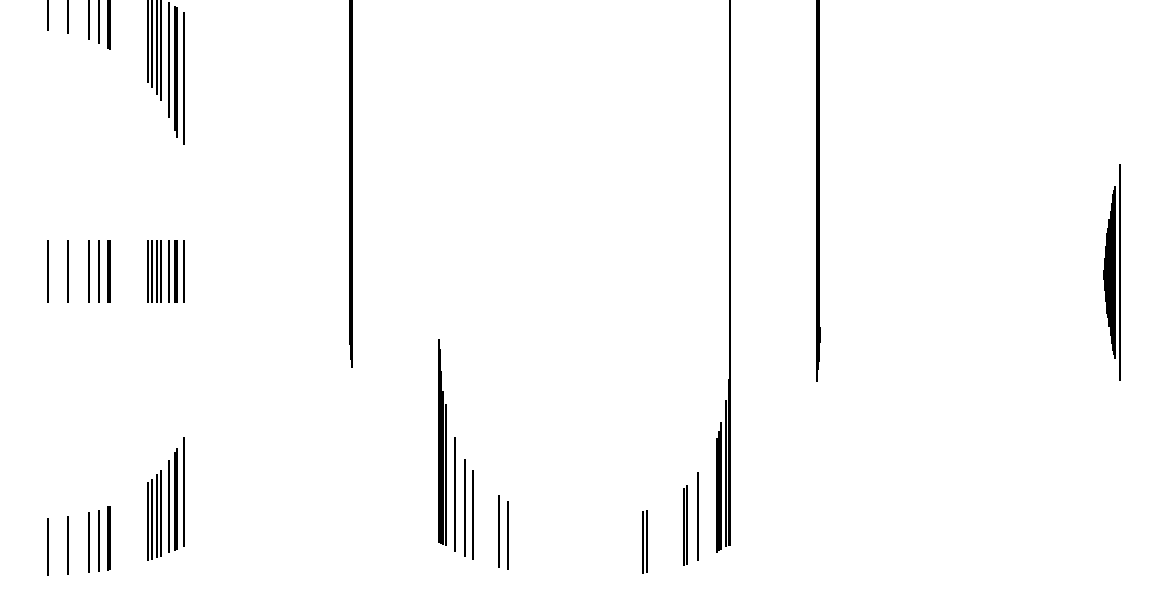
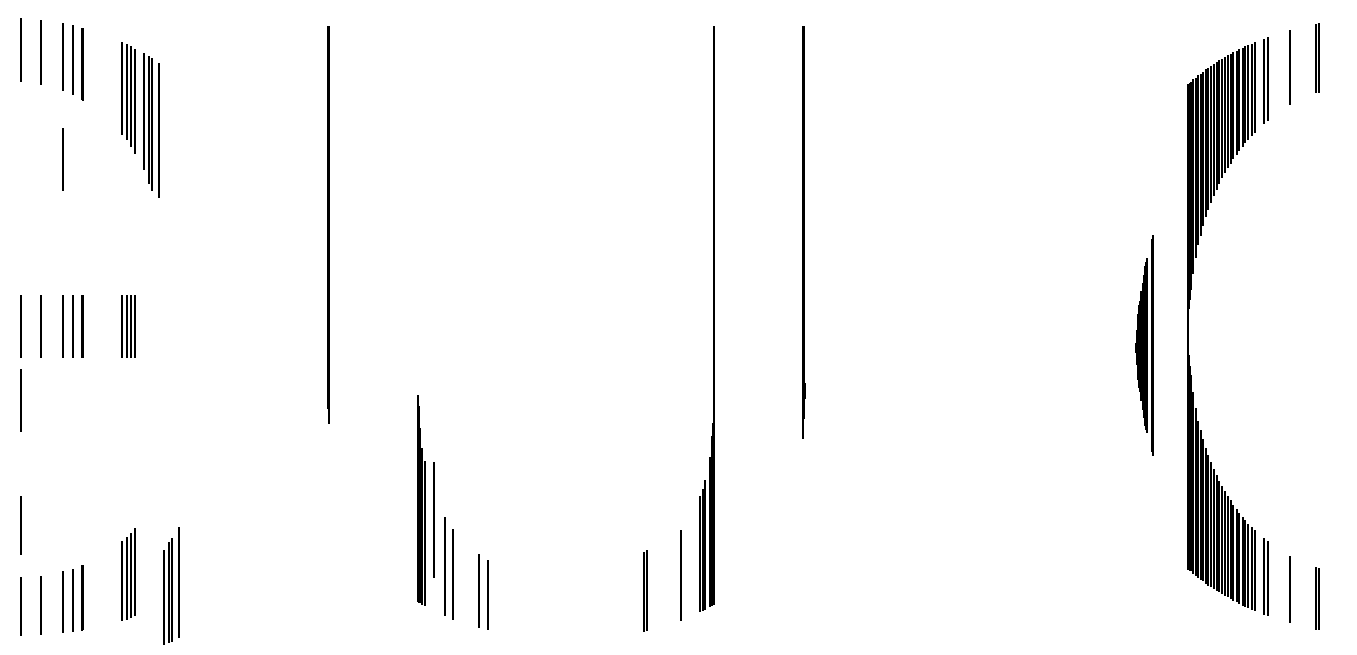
line: (89, 107) -> (62, 159), added
part: (176, 271) -> (151, 326), removed
part: (1112, 272) -> (1144, 345), moved
line: (47, 344) -> (20, 400), added
line: (47, 467) -> (20, 525), added
line: (454, 493) -> (433, 519), moved
part: (176, 494) -> (171, 585), moved
line: (684, 525) -> (644, 590), moved
part: (644, 541) -> (626, 601), removed

